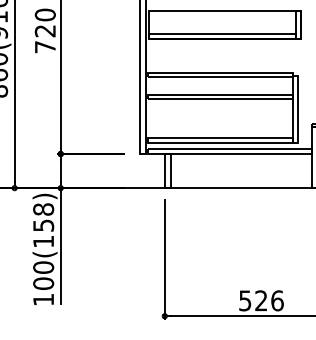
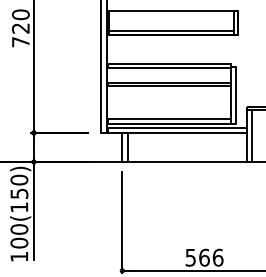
text: (43, 209) -> (19, 180), 100(158) -> 100(150)
text: (261, 300) -> (204, 257), 526 -> 566

